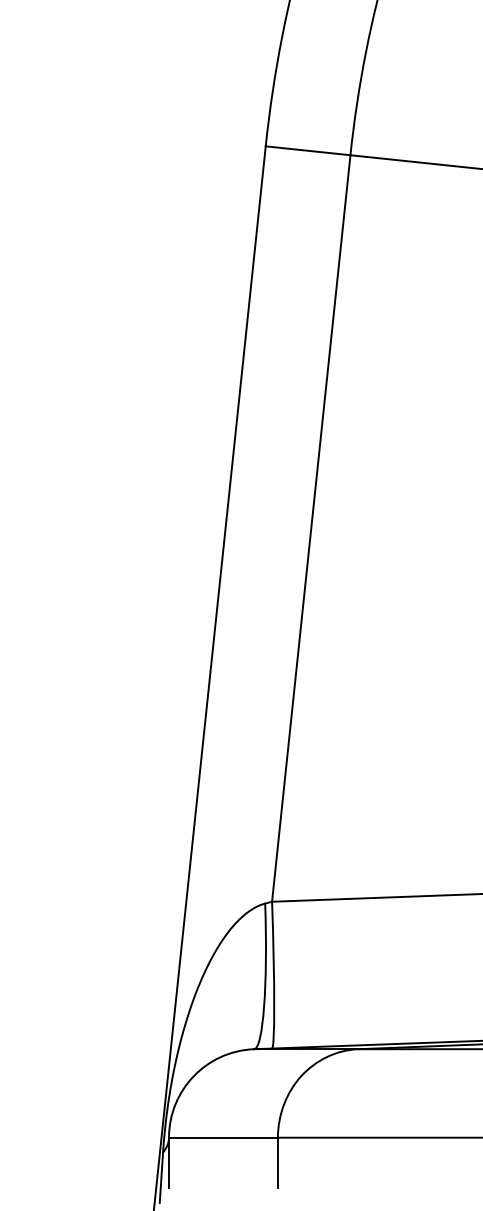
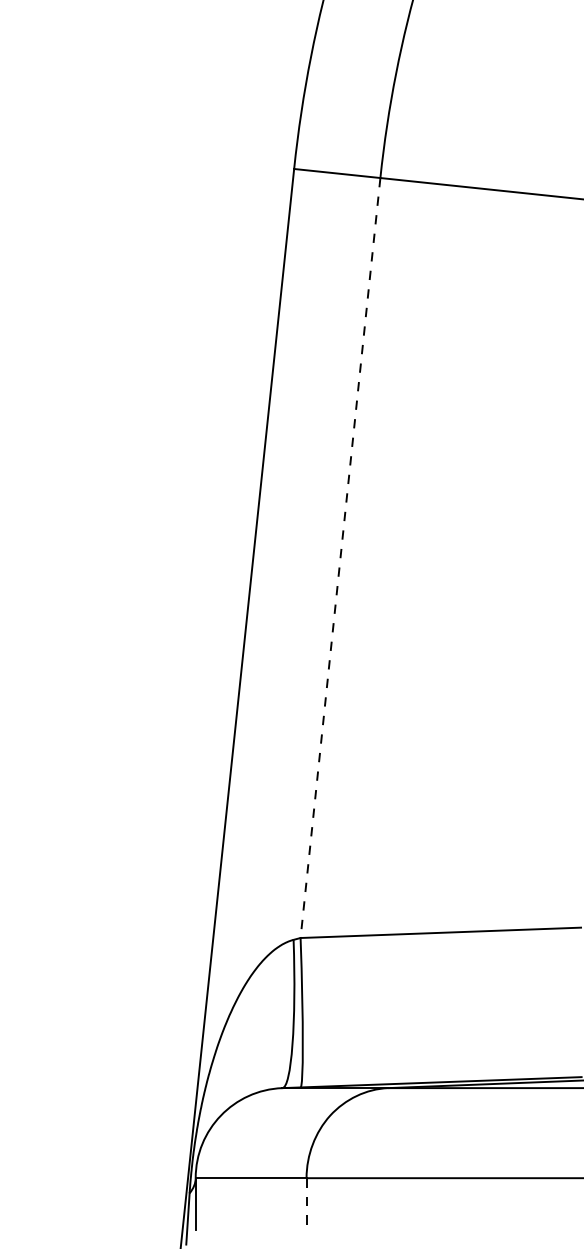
line: (311, 528) -> (340, 558), solid -> dashed
line: (277, 1162) -> (306, 1203), solid -> dashed

